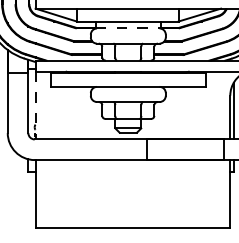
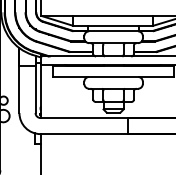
line: (128, 28) -> (113, 31), dashed -> solid
line: (35, 105) -> (41, 91), dashed -> solid

